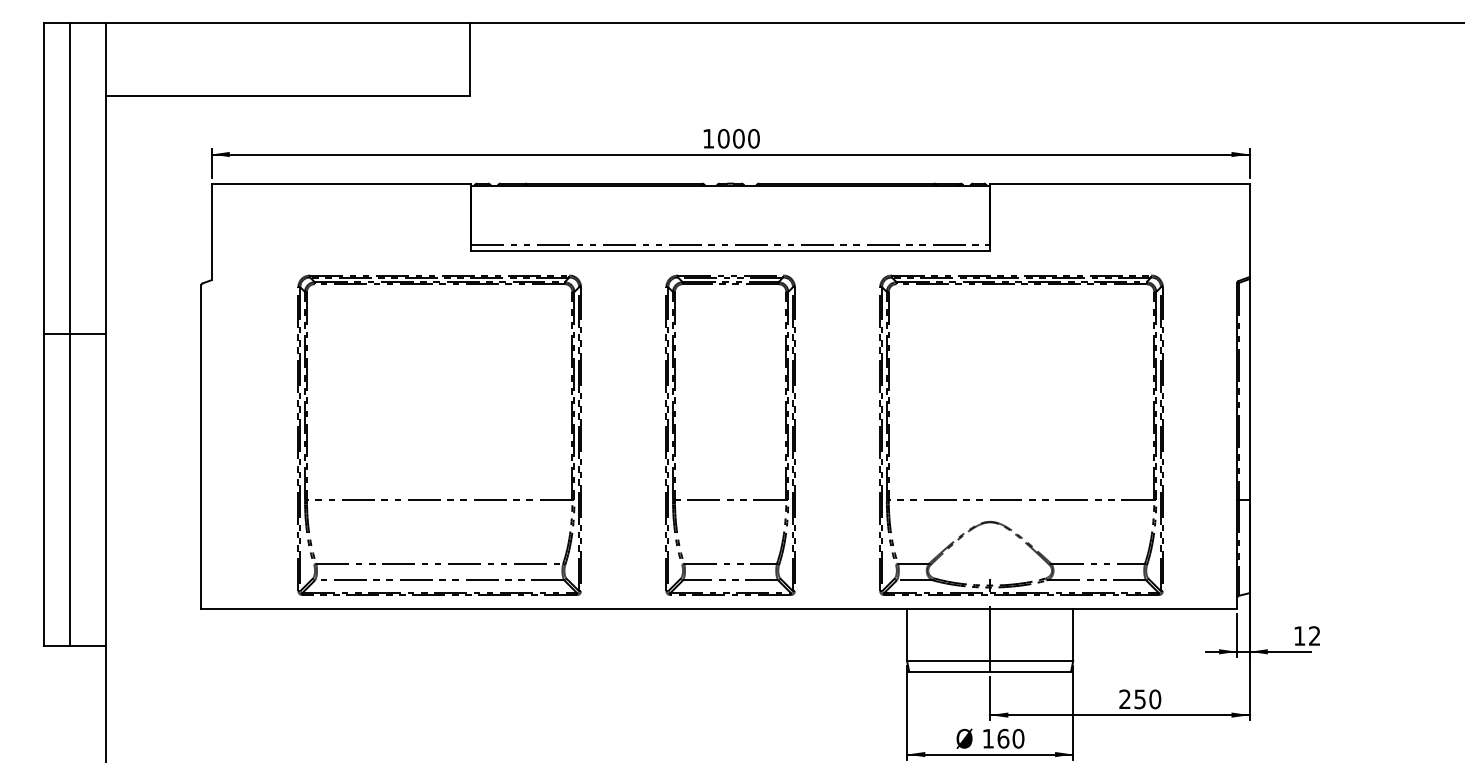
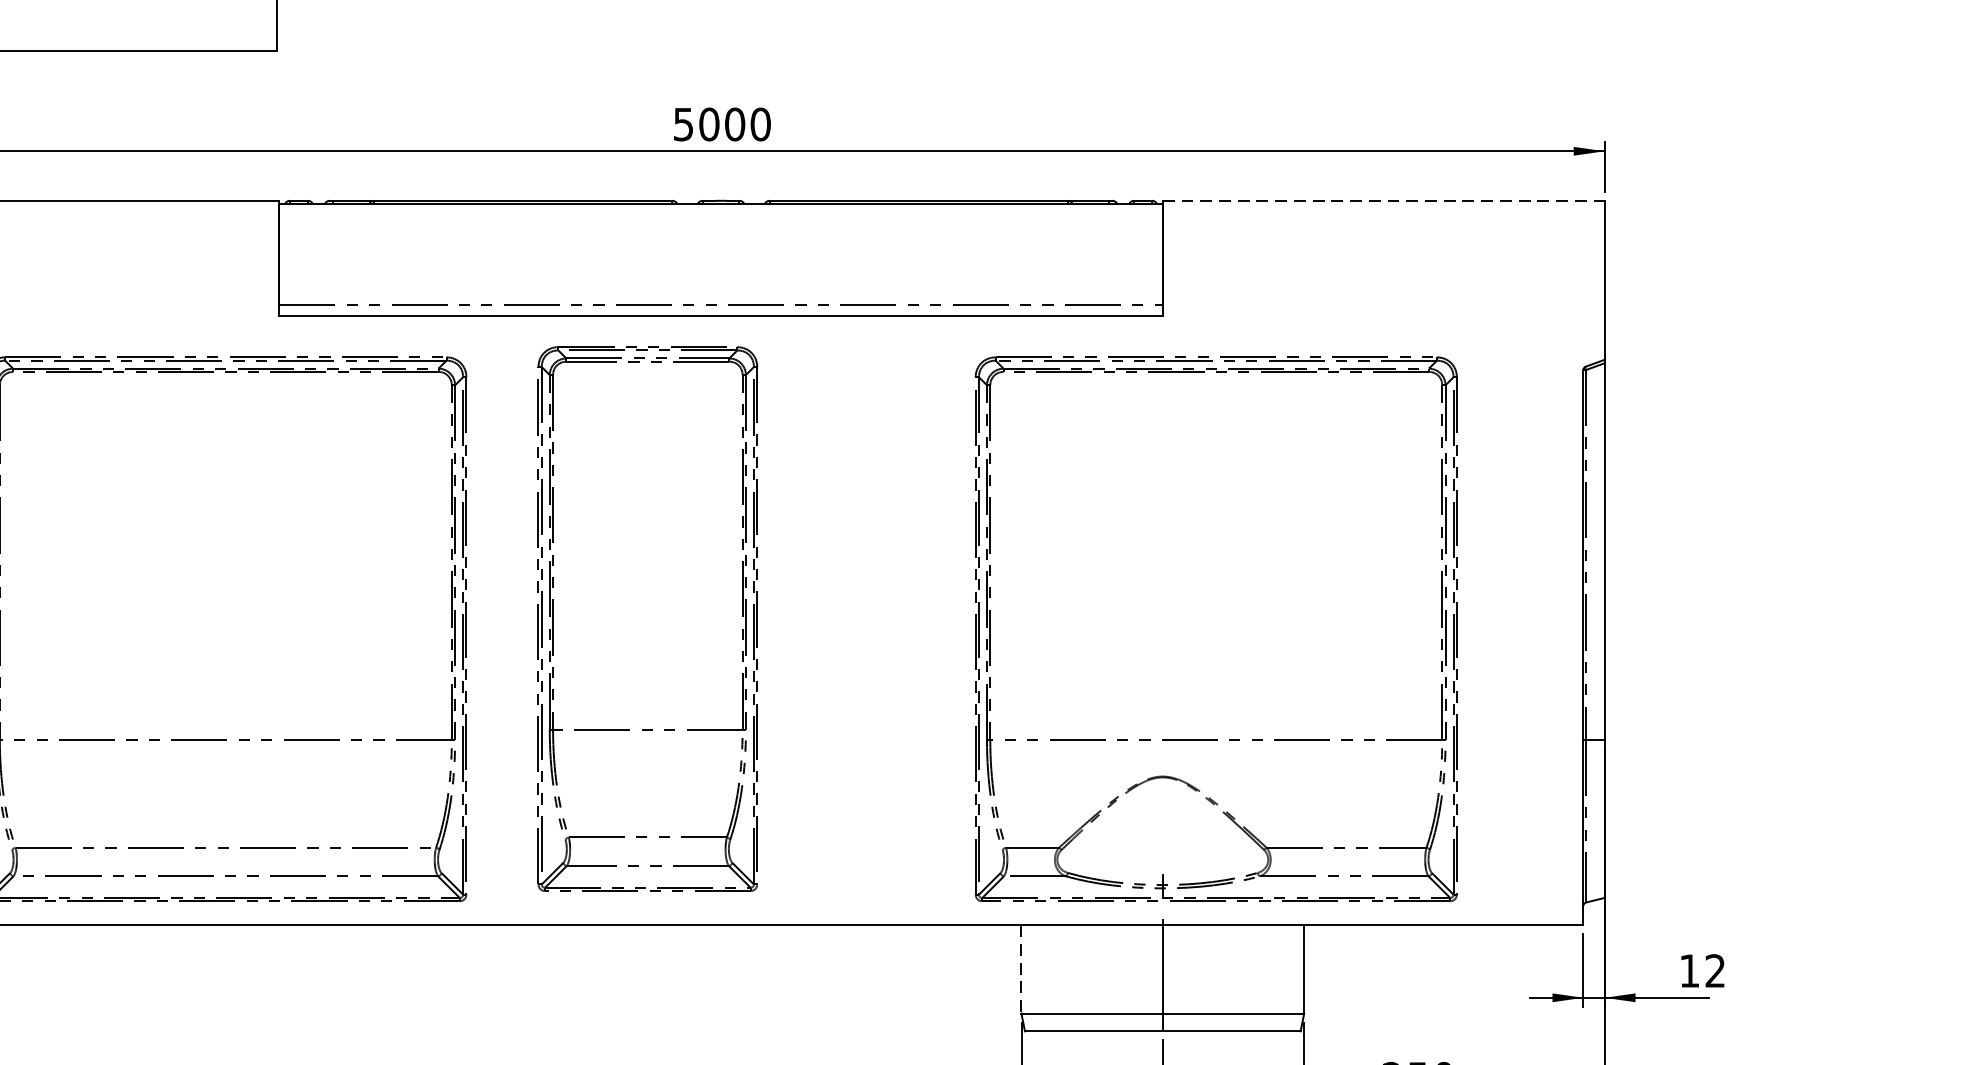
text: (708, 138) -> (683, 123), 1000 -> 5000
line: (1119, 183) -> (1383, 200), solid -> dashed
part: (675, 434) -> (553, 617), moved
line: (907, 635) -> (1022, 970), solid -> dashed

